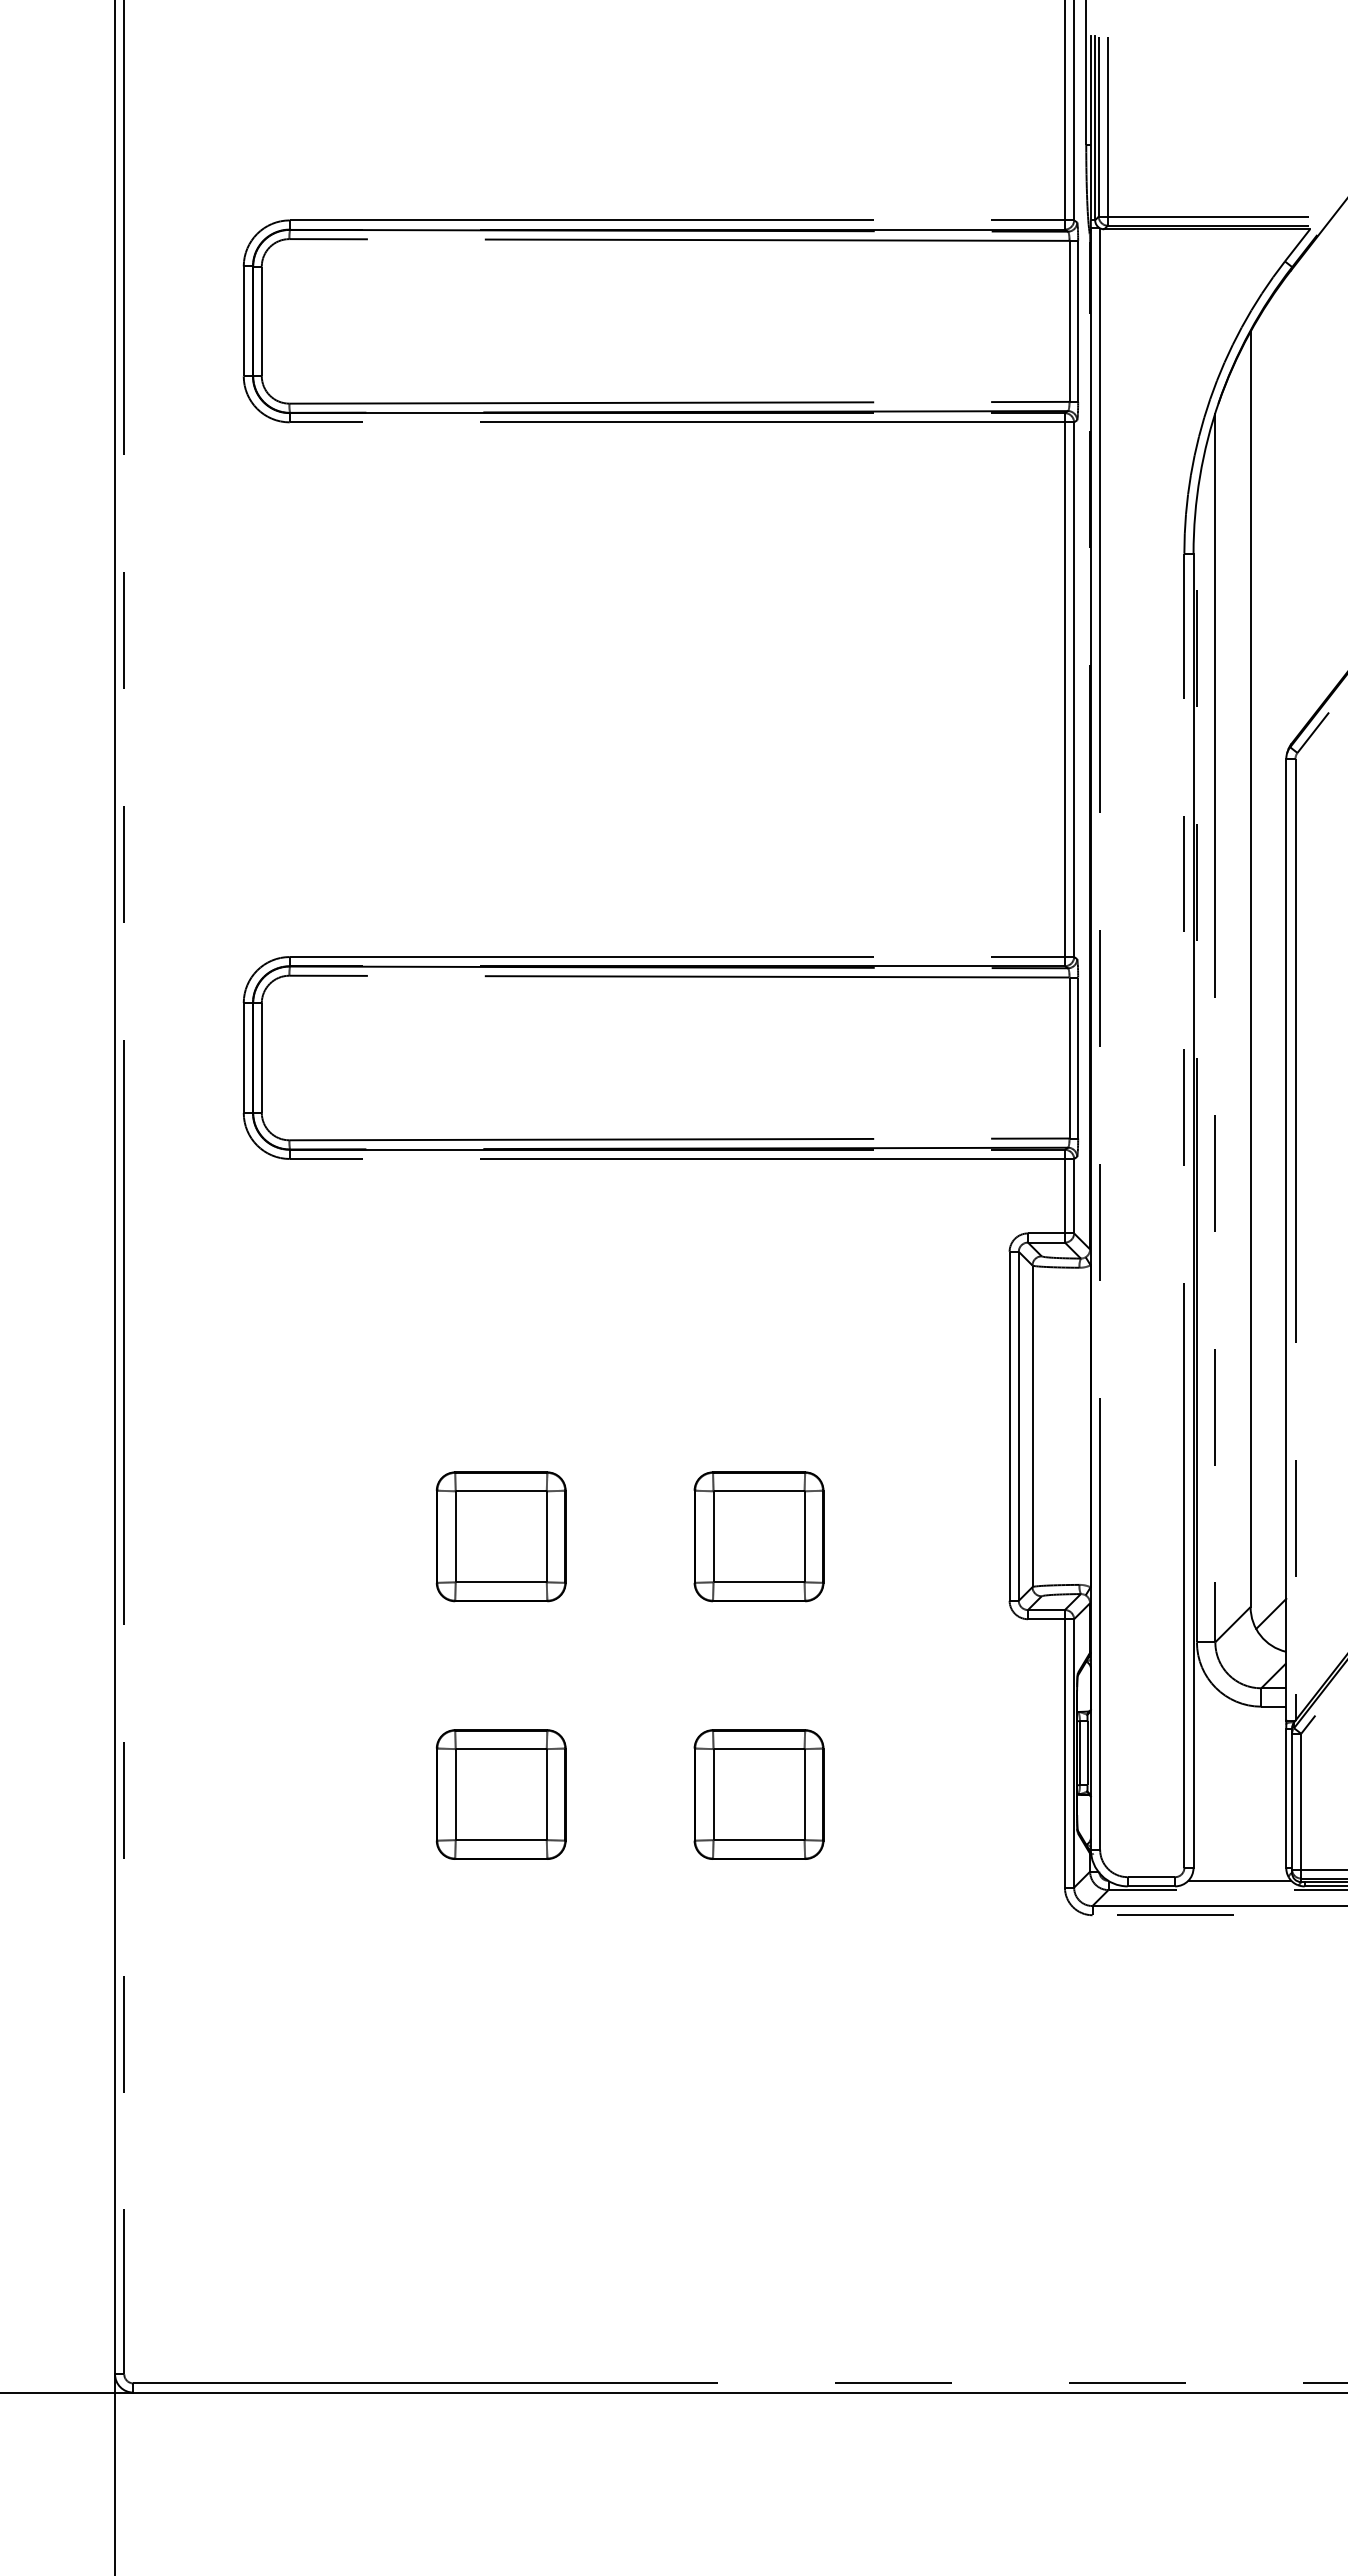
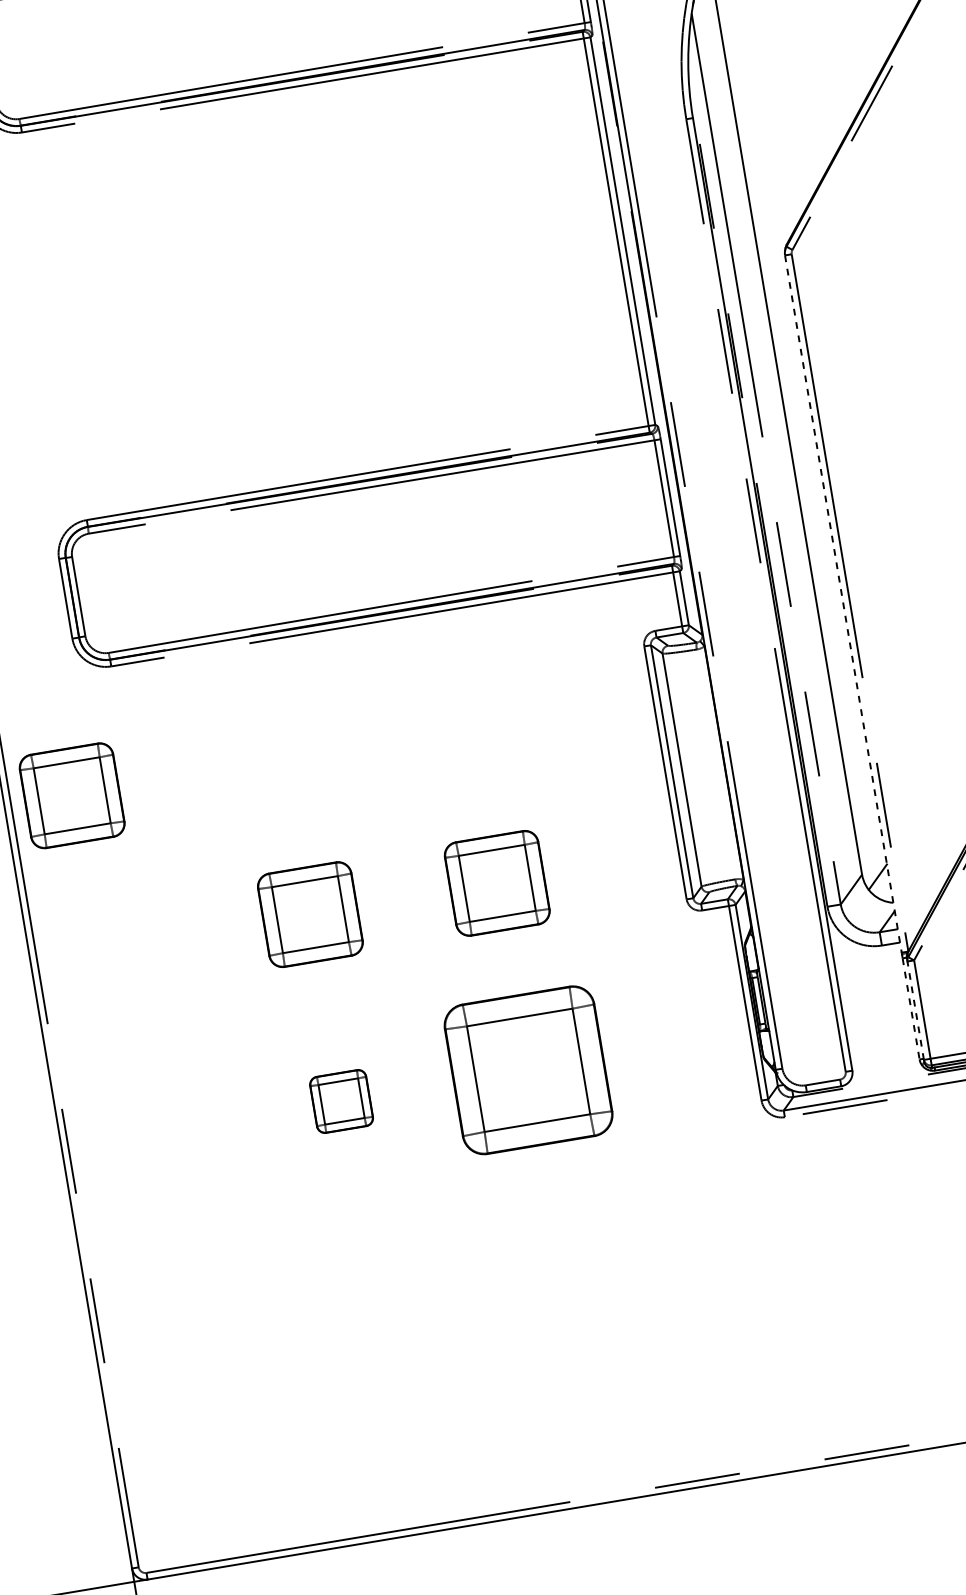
line: (1286, 1239) -> (843, 603), solid -> dashed
part: (207, 1323) -> (71, 795), added
part: (500, 1794) -> (341, 1101), size x0.6
part: (758, 1794) -> (528, 1070), size x1.6
line: (1286, 1798) -> (911, 1009), solid -> dashed
line: (1292, 1801) -> (916, 1010), solid -> dashed
line: (1239, 1880) -> (887, 1074), removed

